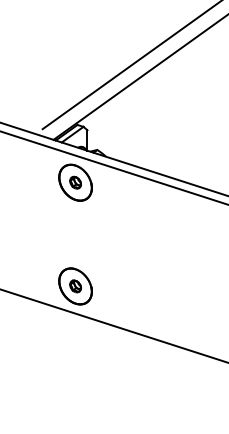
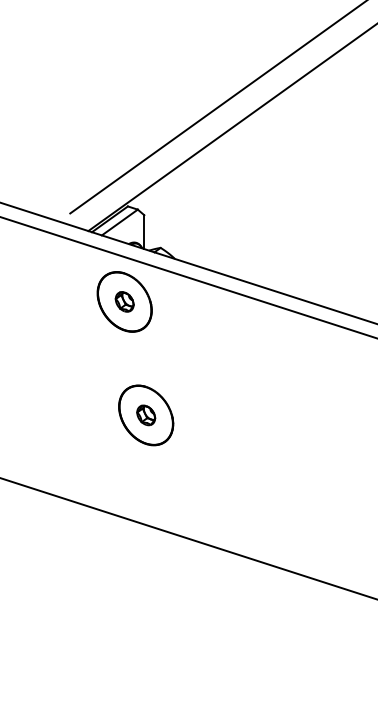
part: (75, 286) -> (146, 415), moved

